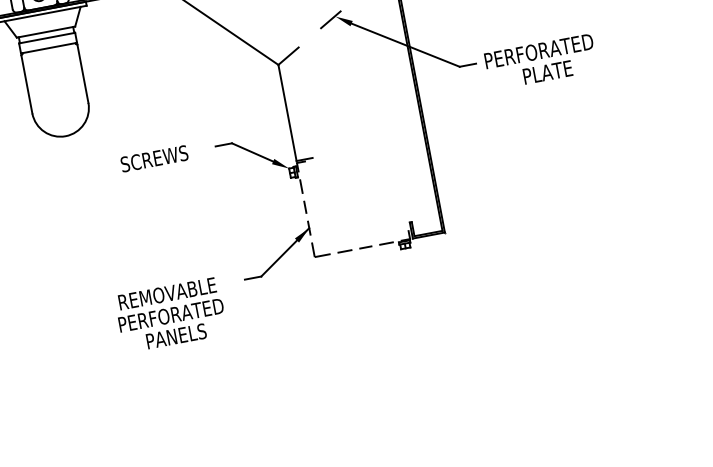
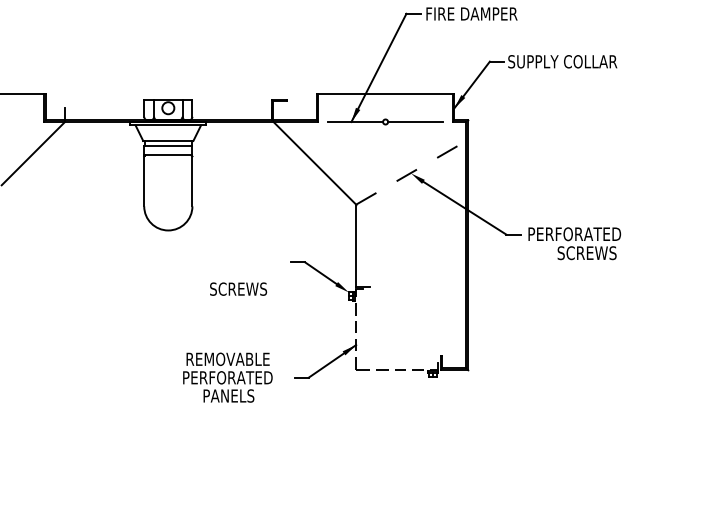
text: (556, 71) -> (586, 253), PLATE -> SCREWS
text: (154, 158) -> (238, 288), moved
text: (170, 315) -> (227, 377), moved

